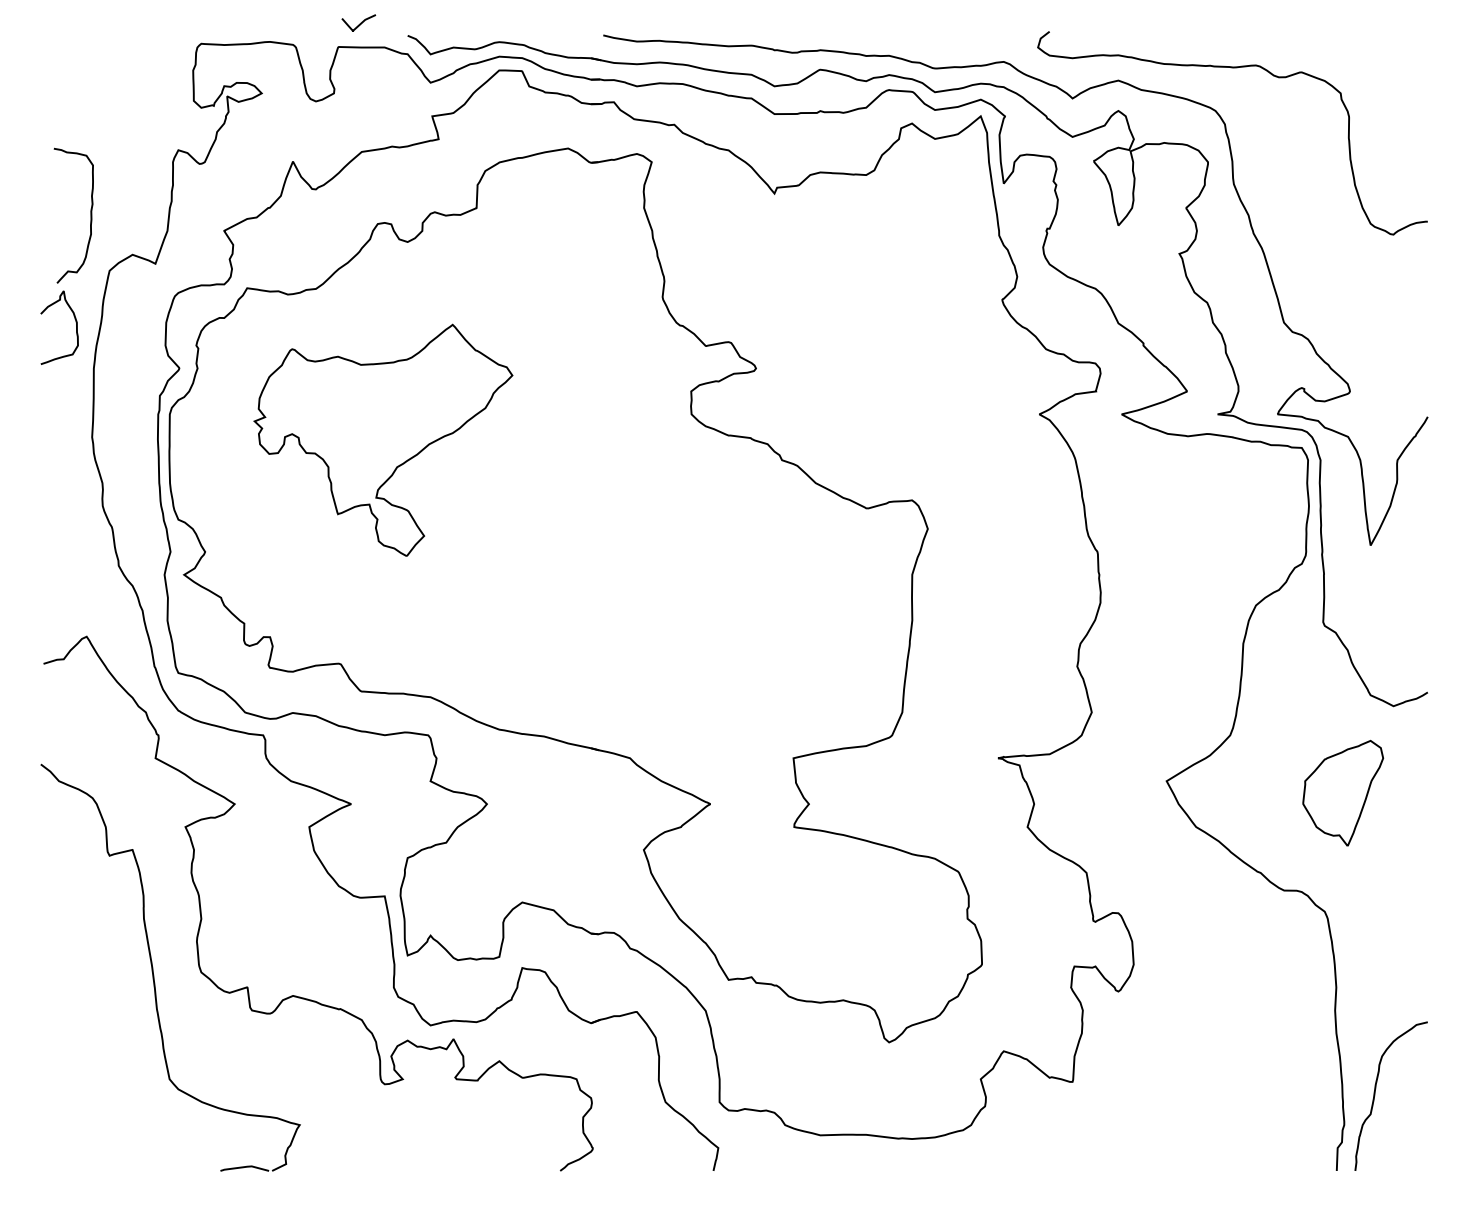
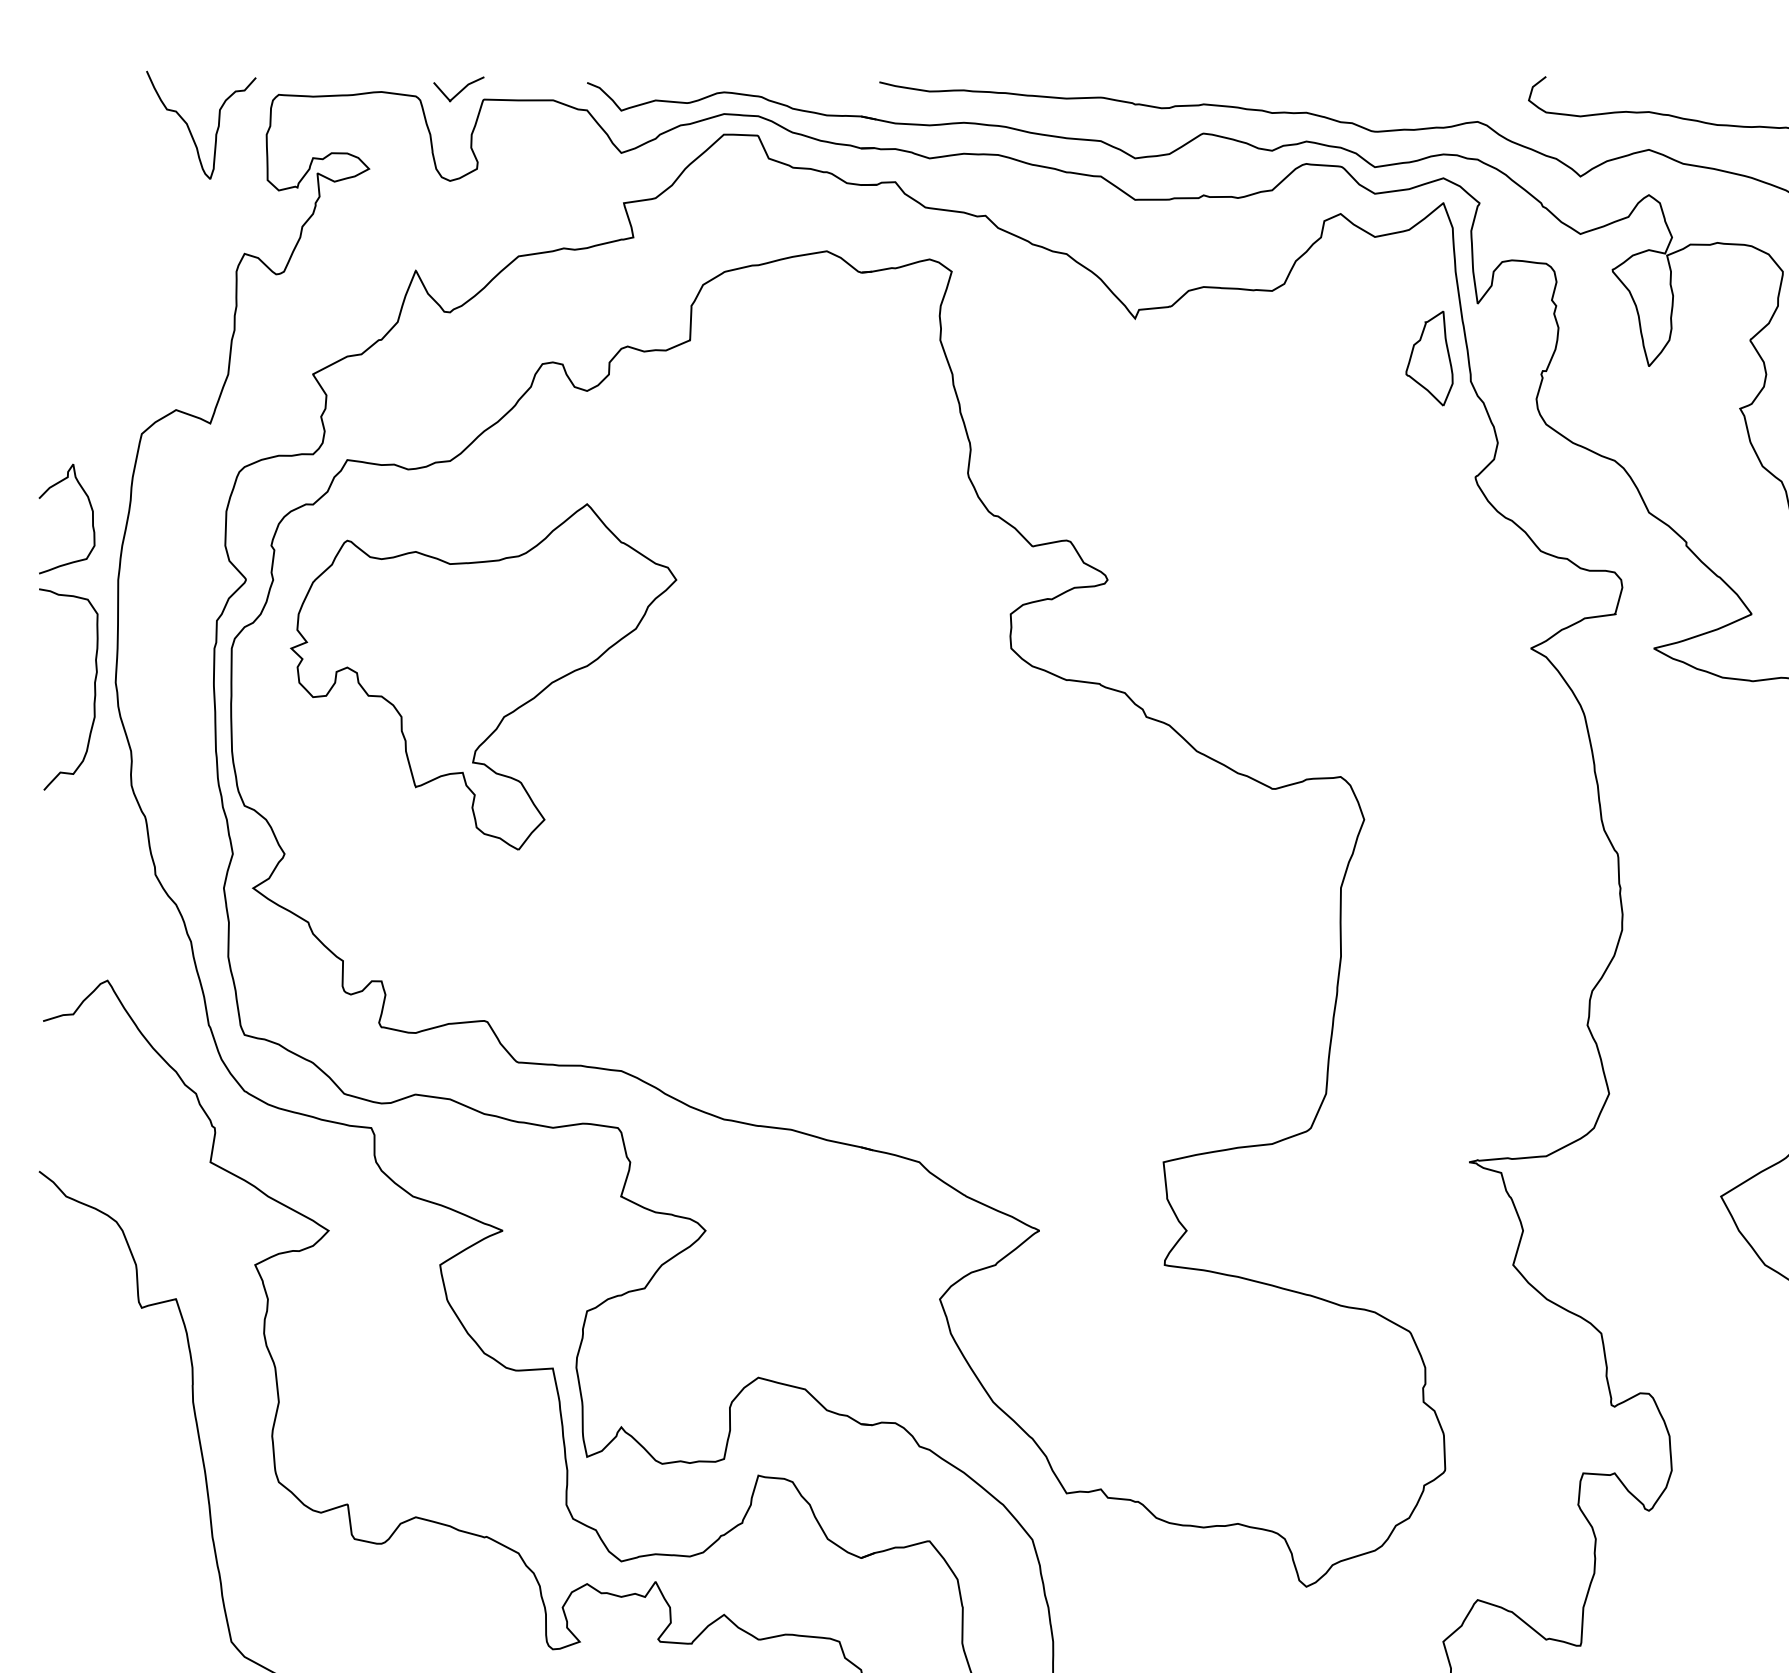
curve: (359, 23) -> (459, 89), moved
curve: (142, 66) -> (190, 128), added
curve: (90, 215) -> (93, 688), moved
part: (971, 220) -> (1429, 358), added
part: (383, 439) -> (483, 675), moved

